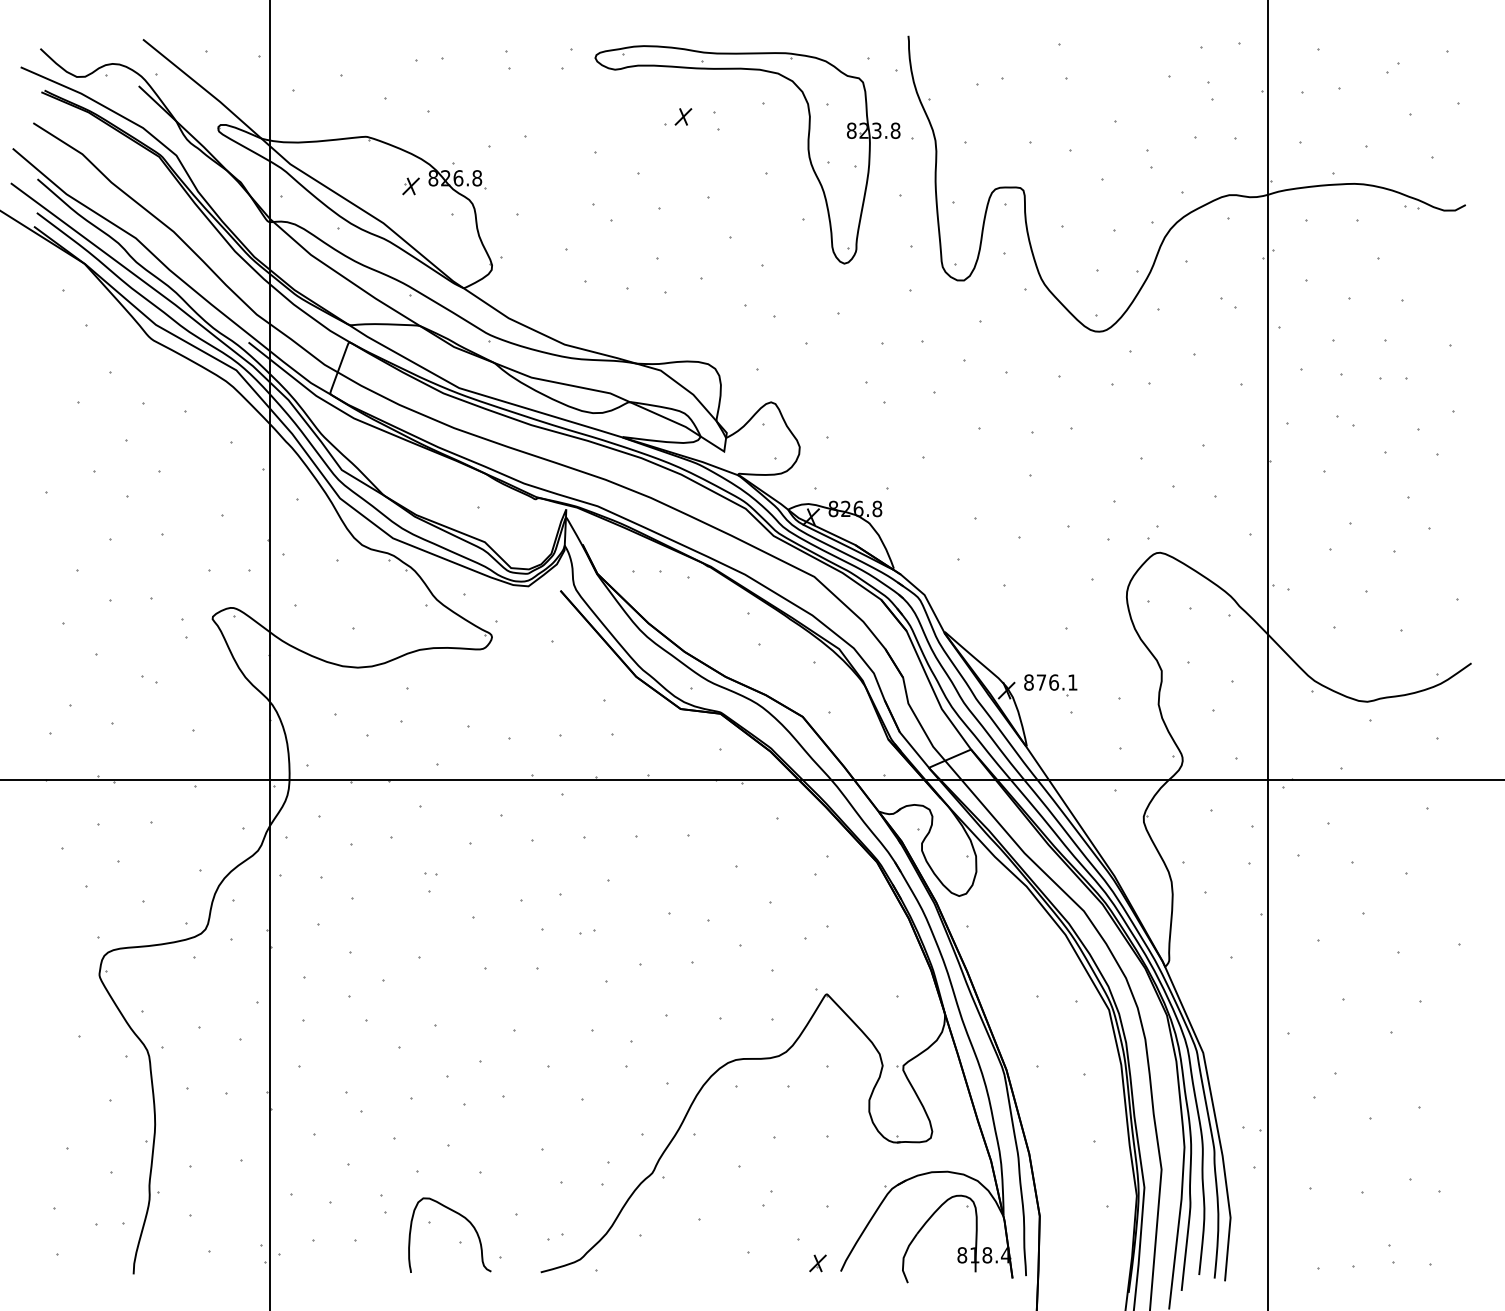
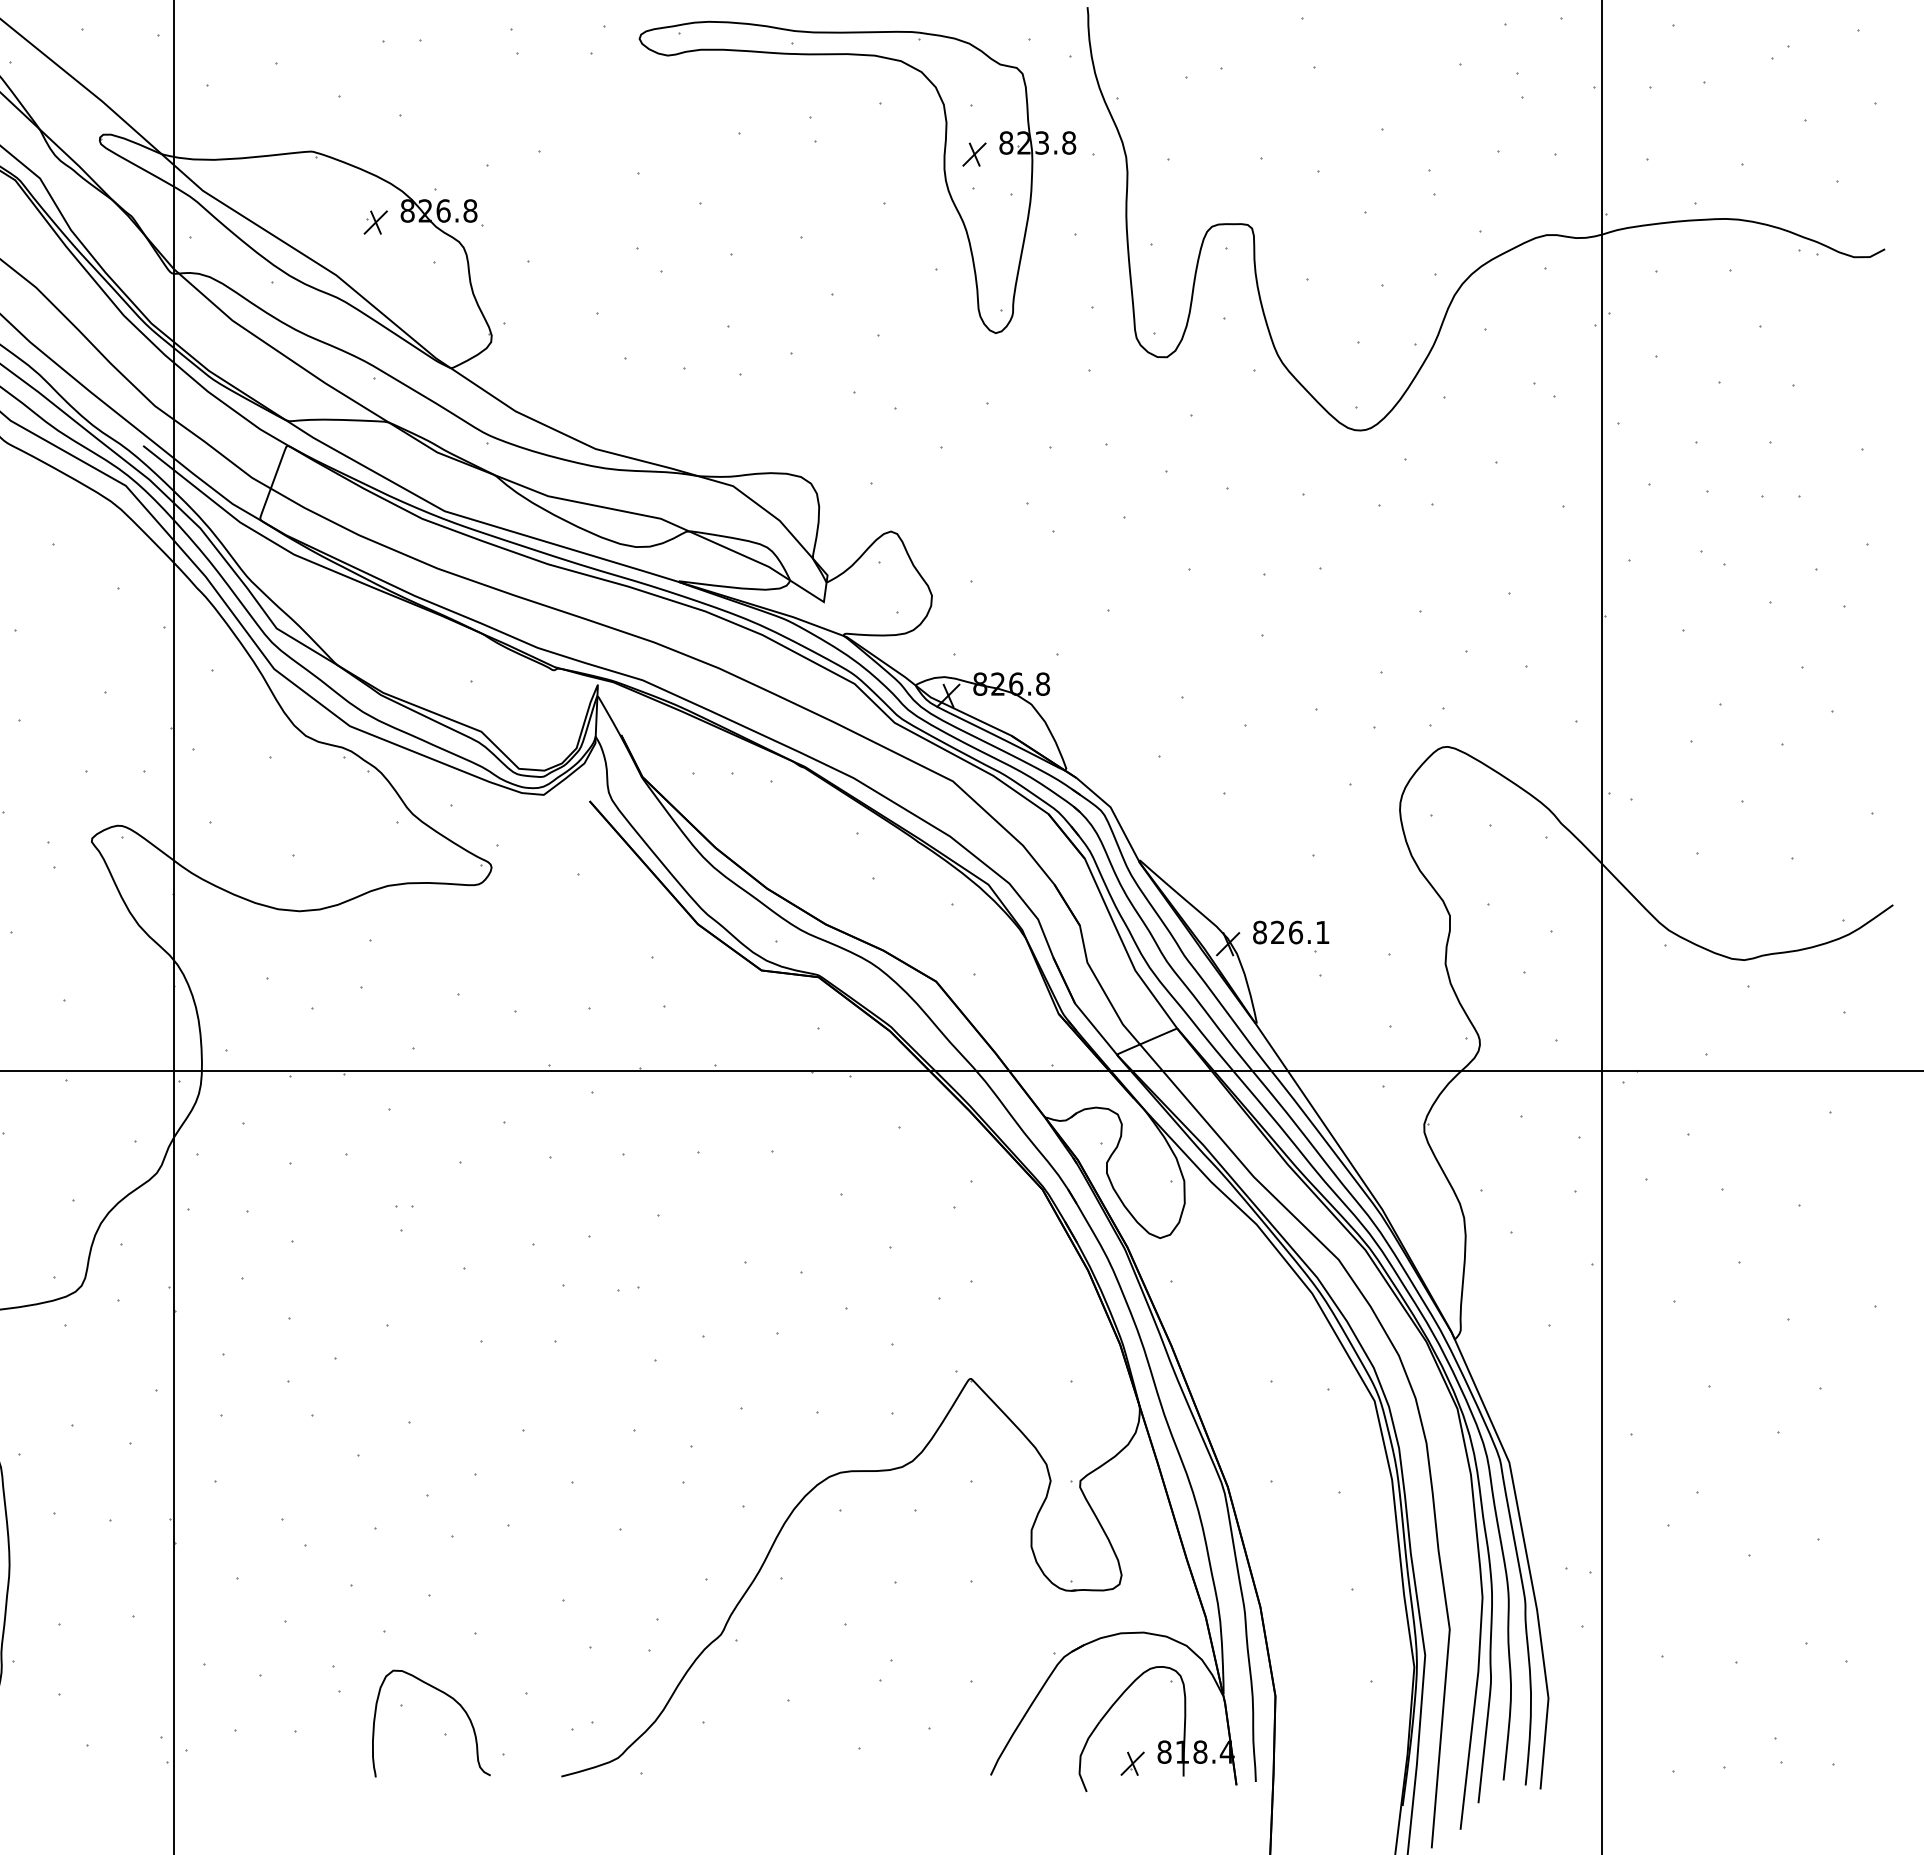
part: (683, 116) -> (974, 154), moved
text: (1041, 682) -> (1277, 932), 876.1 -> 826.1
part: (817, 1263) -> (1131, 1763), moved

